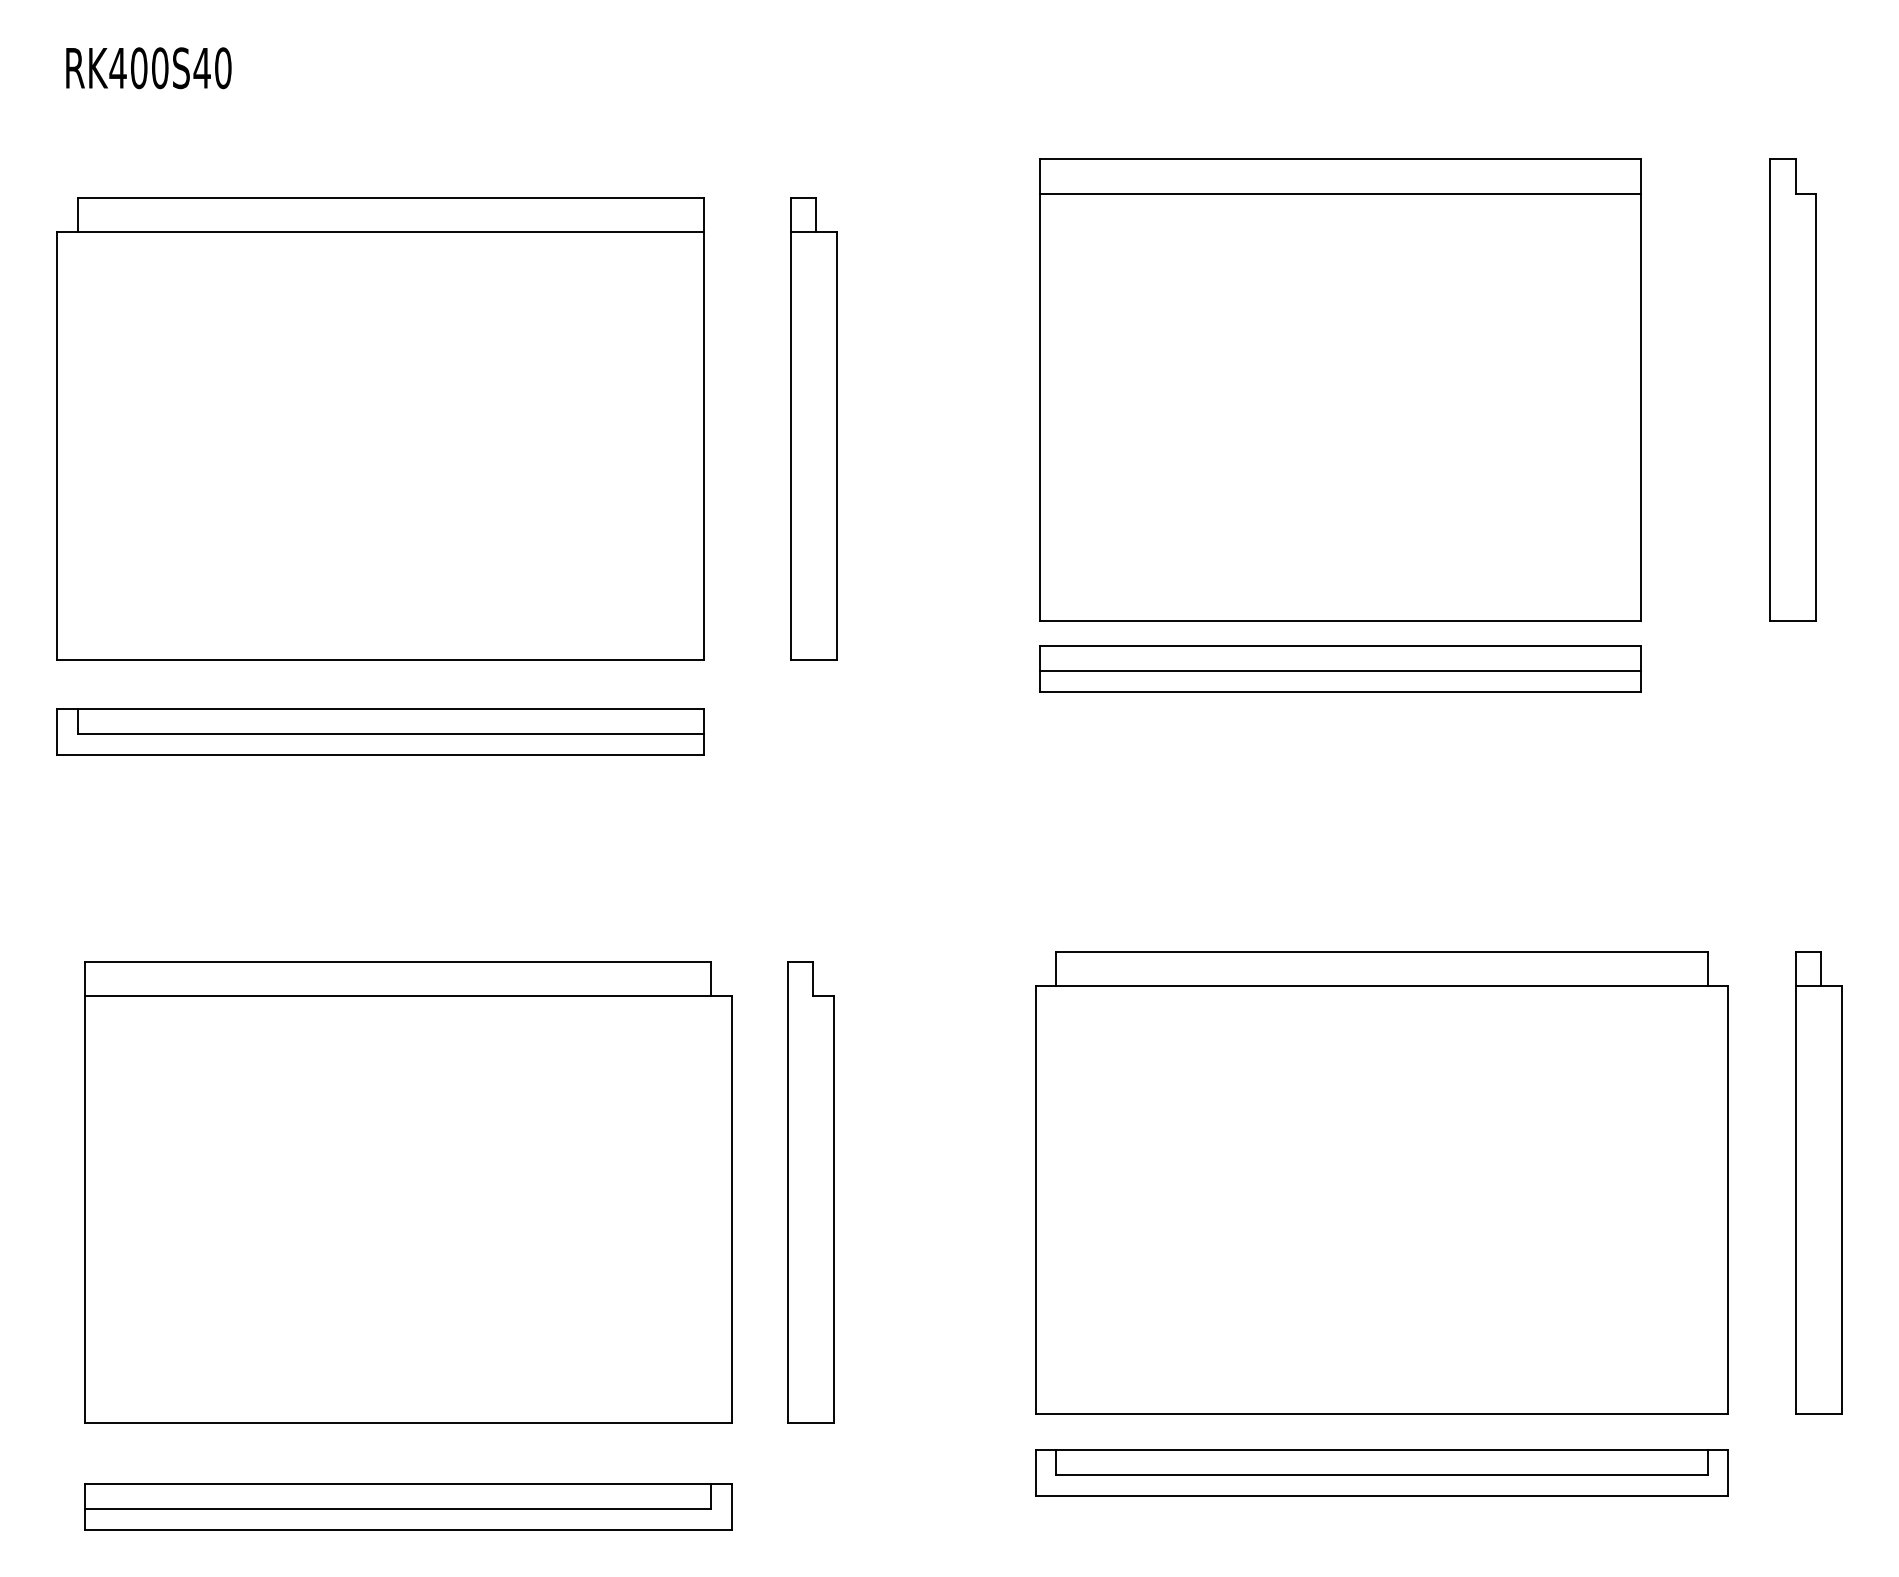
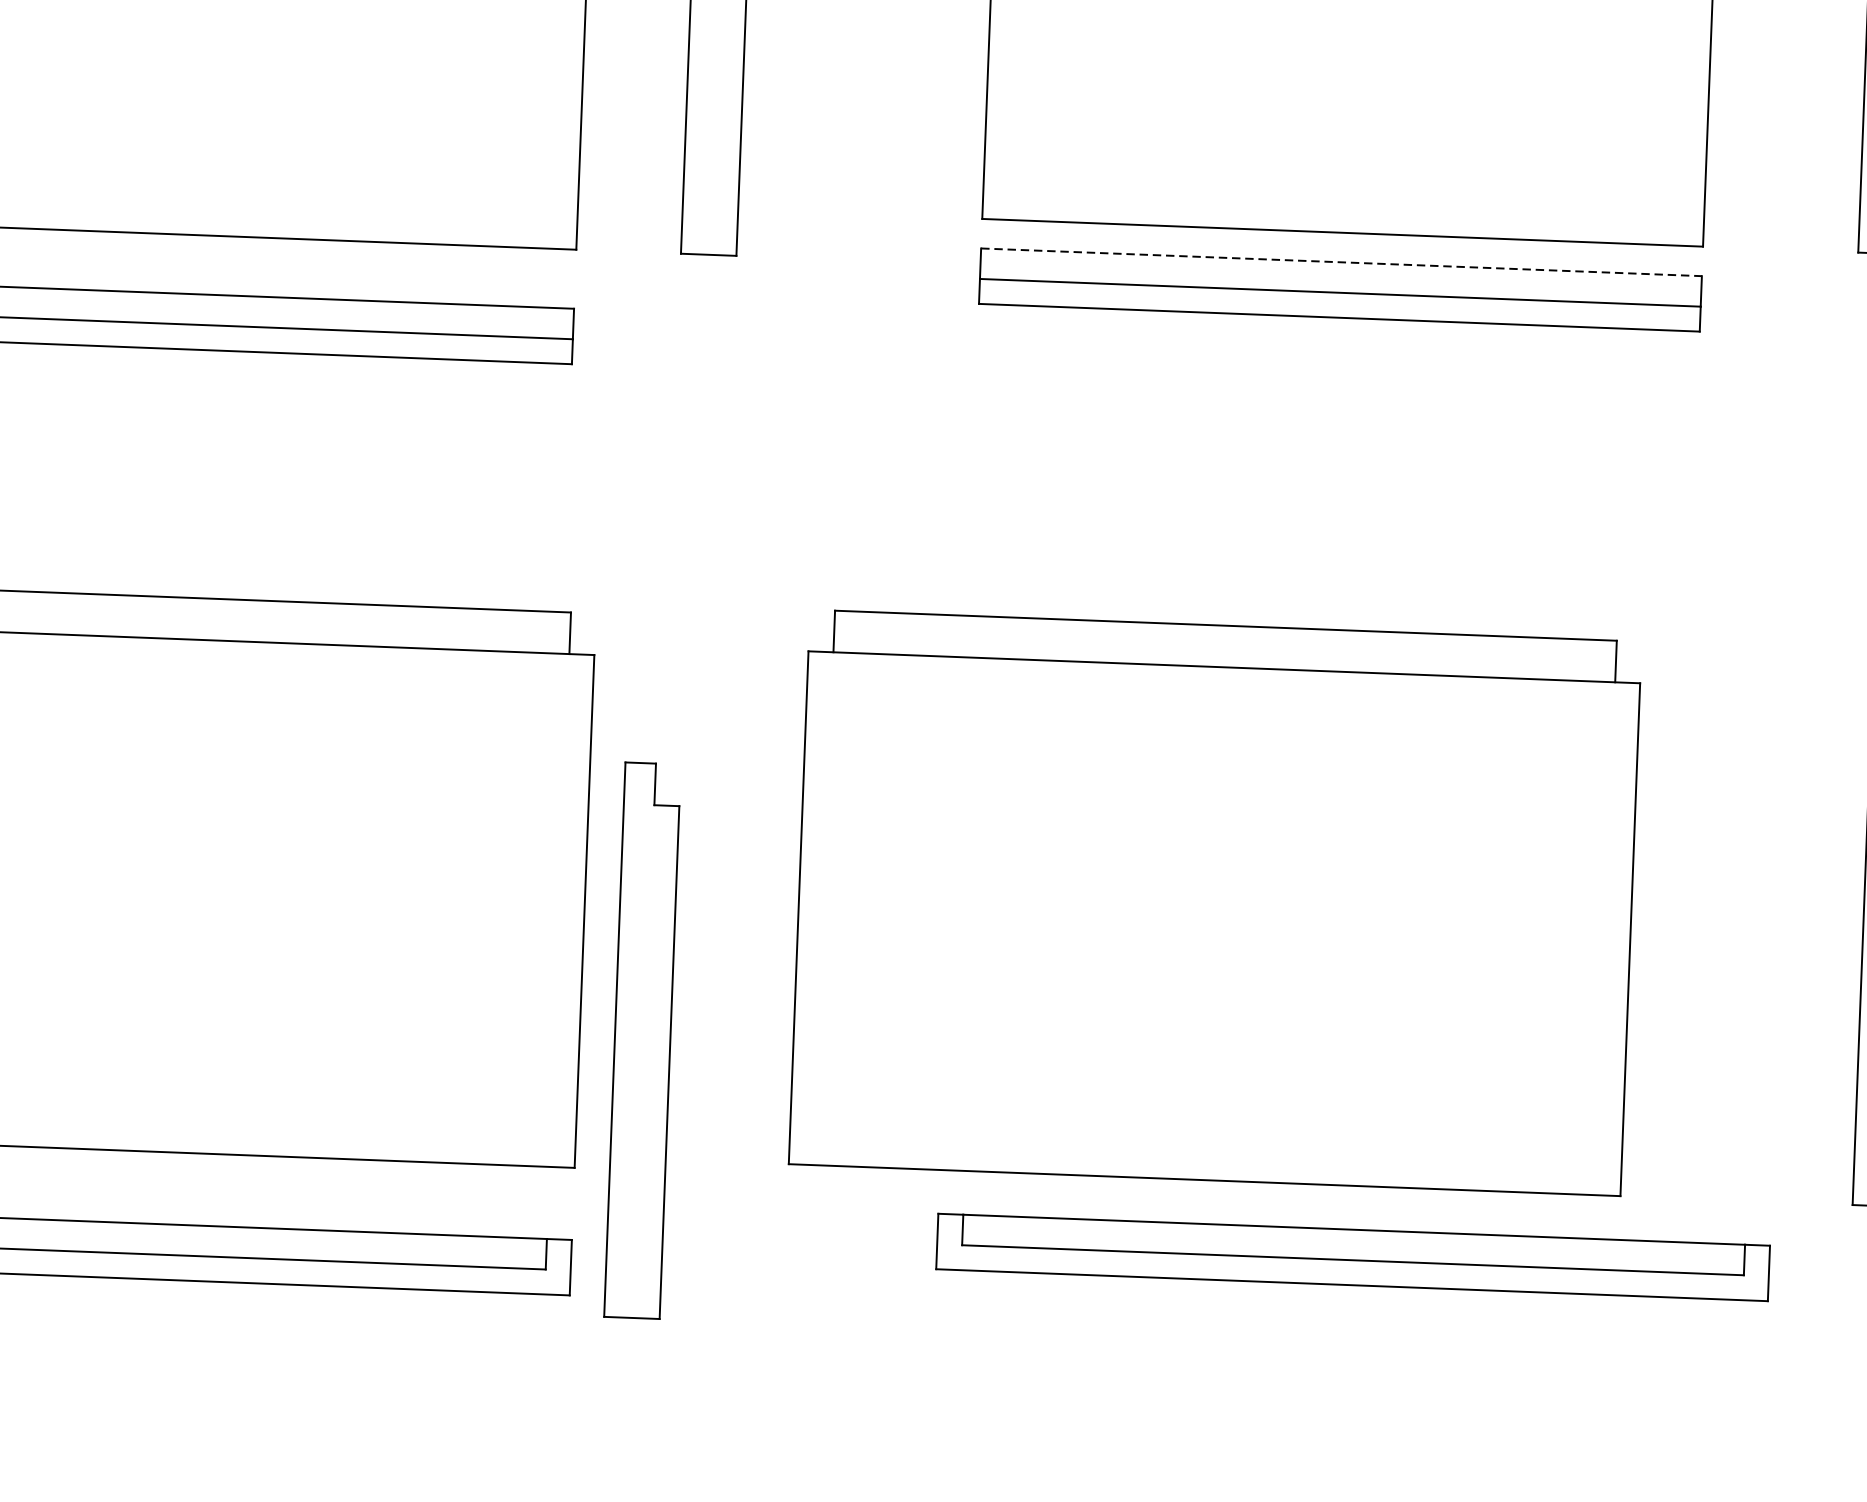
line: (1341, 645) -> (1342, 262), solid -> dashed
part: (1381, 1182) -> (1214, 902), moved
part: (810, 1192) -> (642, 1040), moved

